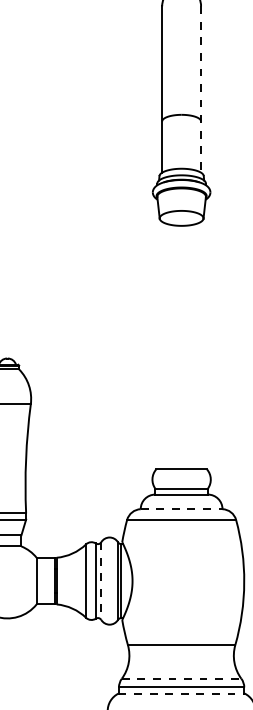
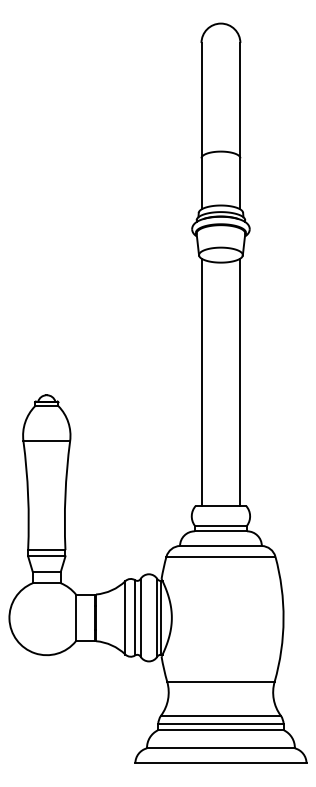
line: (201, 89) -> (240, 126), dashed -> solid
line: (162, 345) -> (201, 382), added
line: (201, 345) -> (240, 382), added
line: (181, 508) -> (220, 545), dashed -> solid
line: (101, 580) -> (140, 617), dashed -> solid
line: (181, 678) -> (220, 715), dashed -> solid
line: (182, 693) -> (221, 730), dashed -> solid

